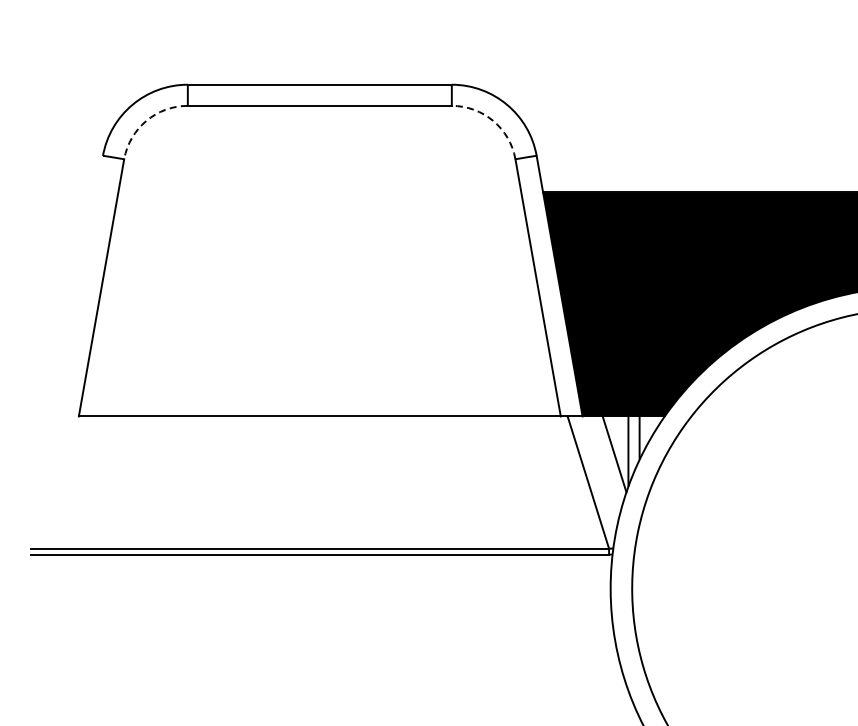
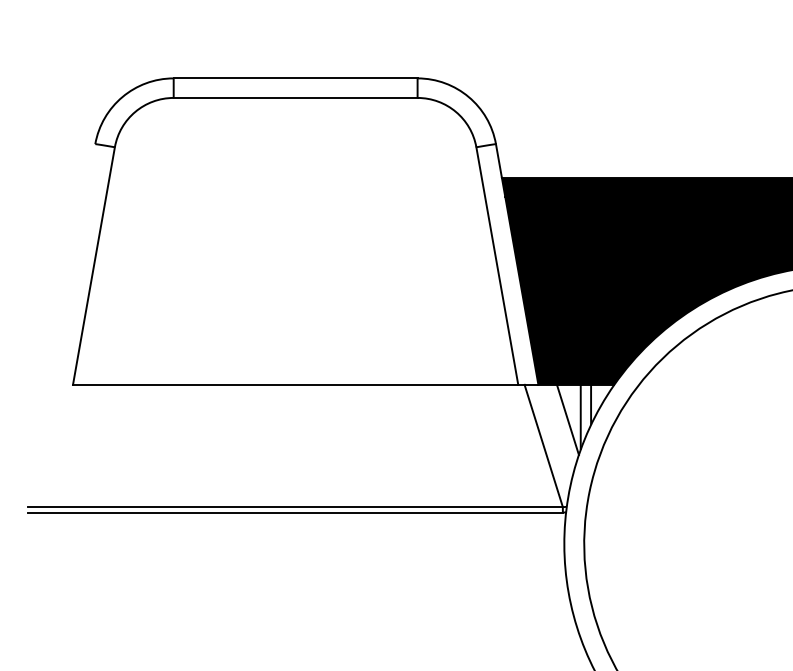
arc: (146, 121) -> (135, 112), dashed -> solid
arc: (493, 121) -> (456, 112), dashed -> solid

